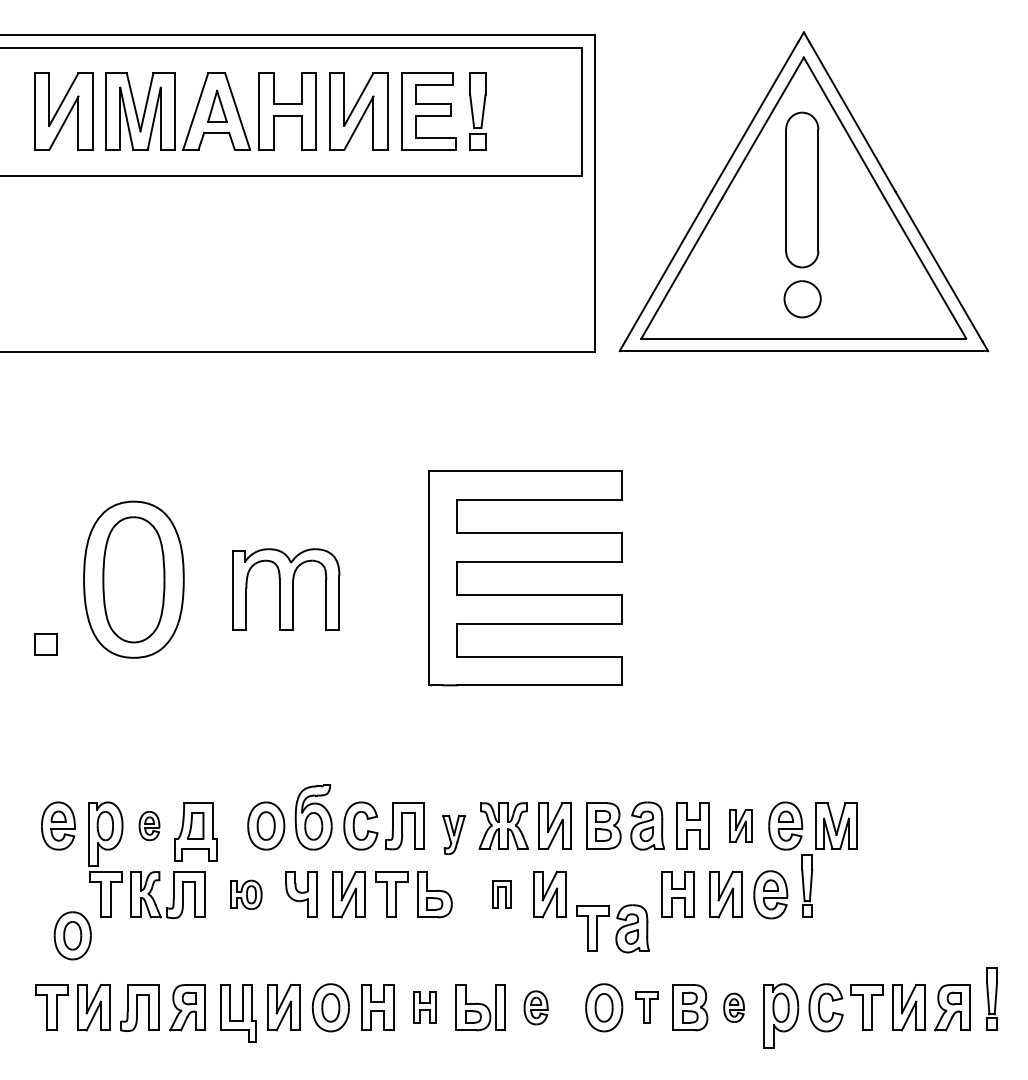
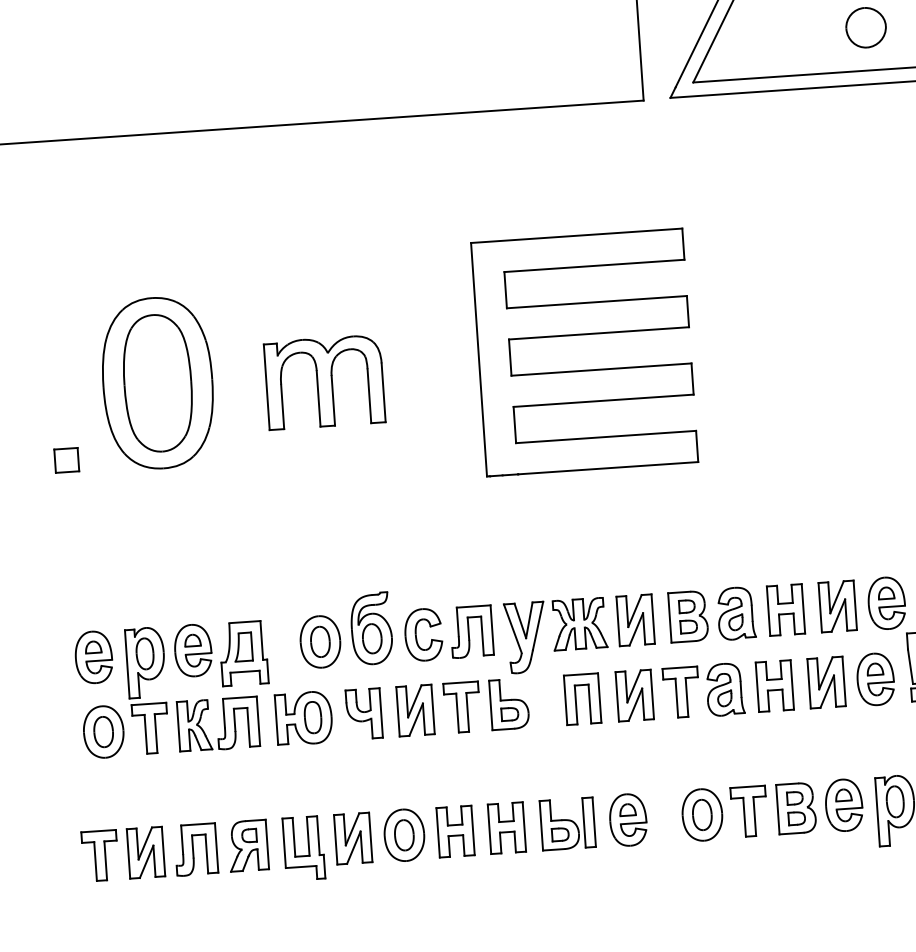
part: (149, 825) -> (193, 650), size x1.67
part: (740, 825) -> (837, 606), size x1.43
part: (453, 834) -> (525, 637), size x1.67
part: (246, 894) -> (304, 718), size x1.67
part: (501, 894) -> (582, 699), size x1.67
part: (612, 928) -> (703, 690), moved
part: (72, 935) -> (103, 731), moved
part: (424, 1007) -> (506, 828), size x1.43
part: (535, 1007) -> (627, 819), size x1.43
part: (646, 1007) -> (748, 811), size x1.43
part: (733, 1007) -> (843, 805), size x1.67

